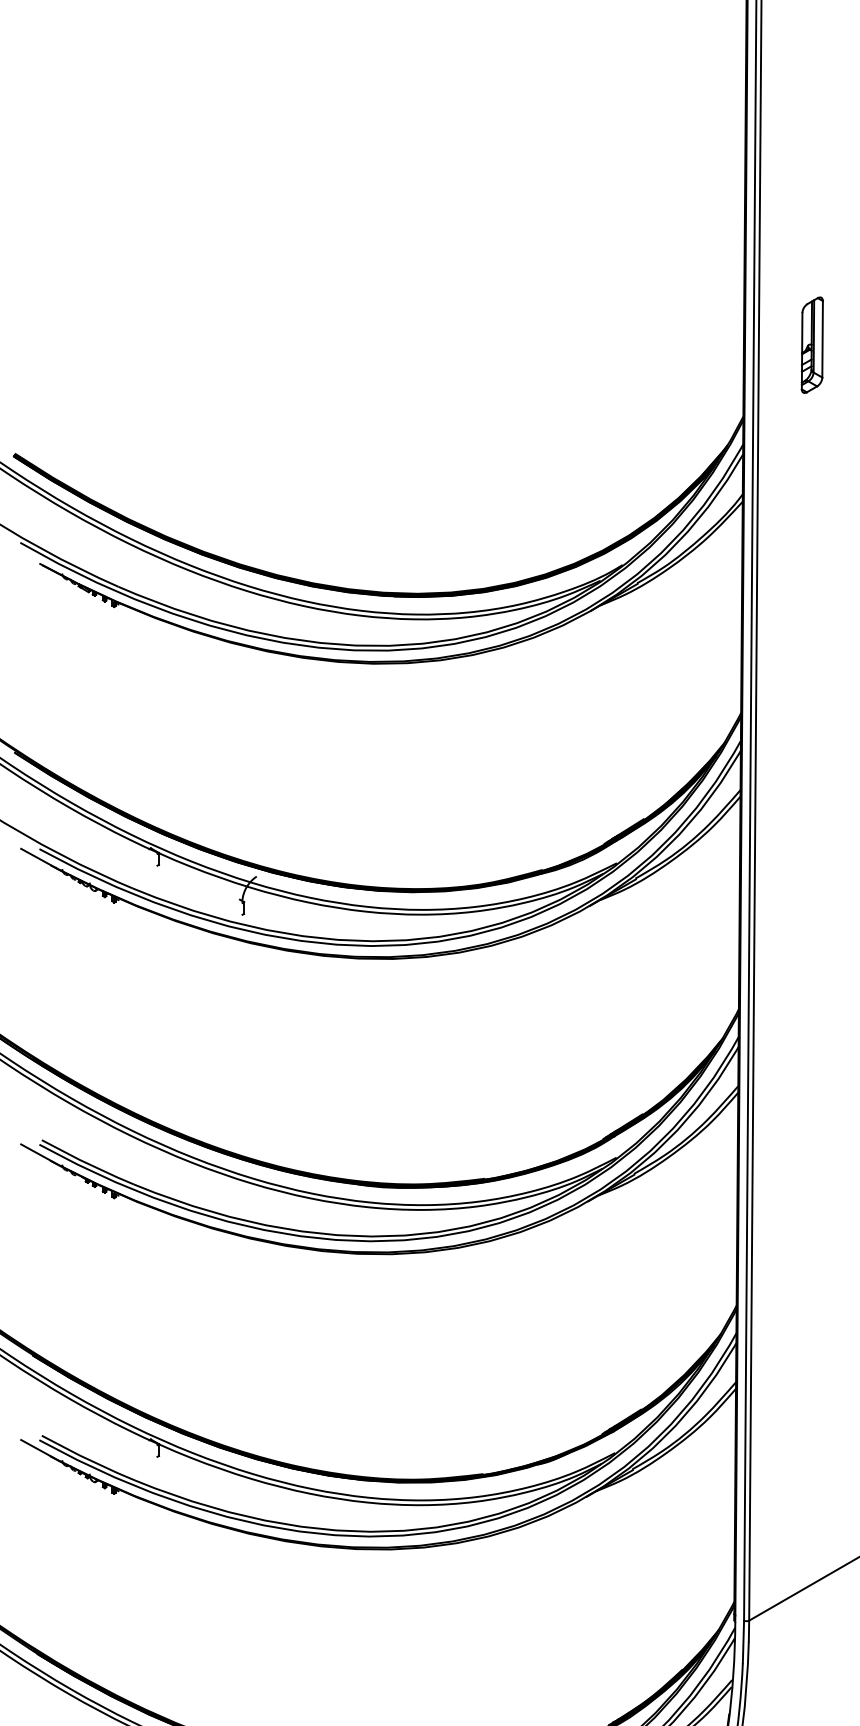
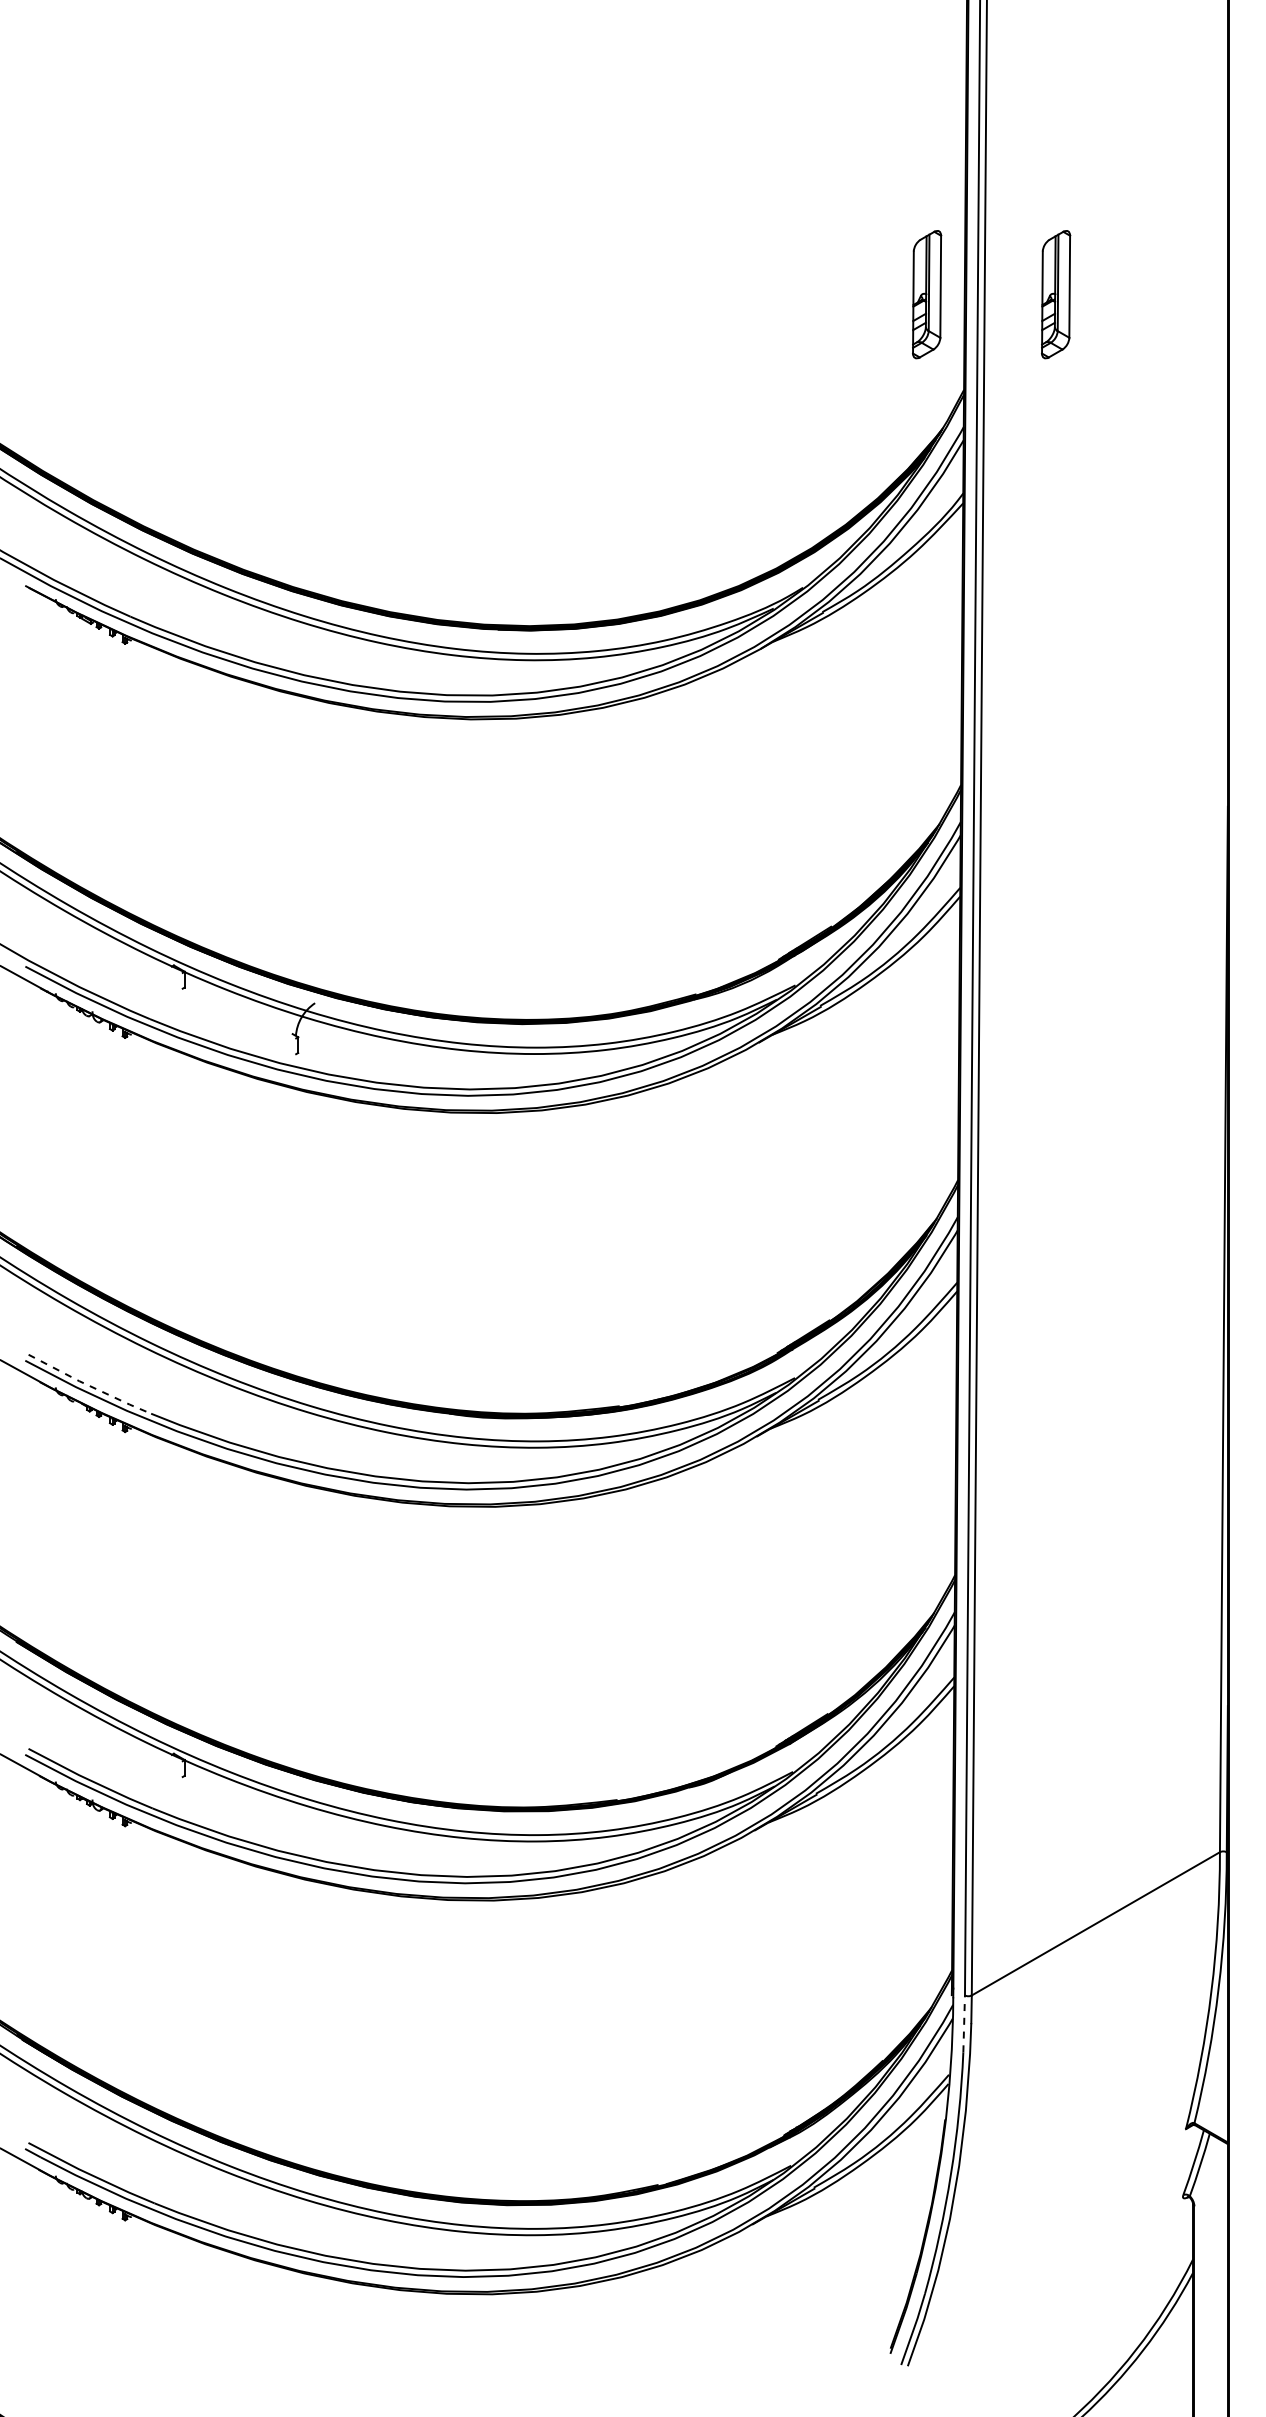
part: (715, 345) -> (927, 294), added
line: (87, 1163) -> (89, 1385), solid -> dashed
line: (743, 1641) -> (964, 2023), solid -> dashed

